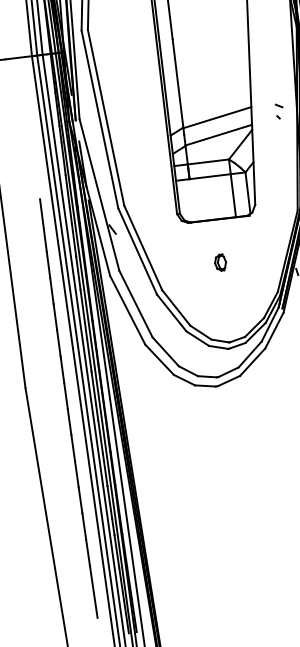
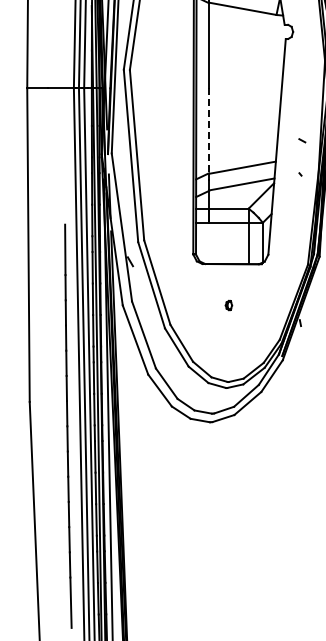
line: (178, 84) -> (209, 131), solid -> dashed
line: (279, 105) -> (302, 140), moved
part: (220, 262) -> (228, 305), size x0.6

